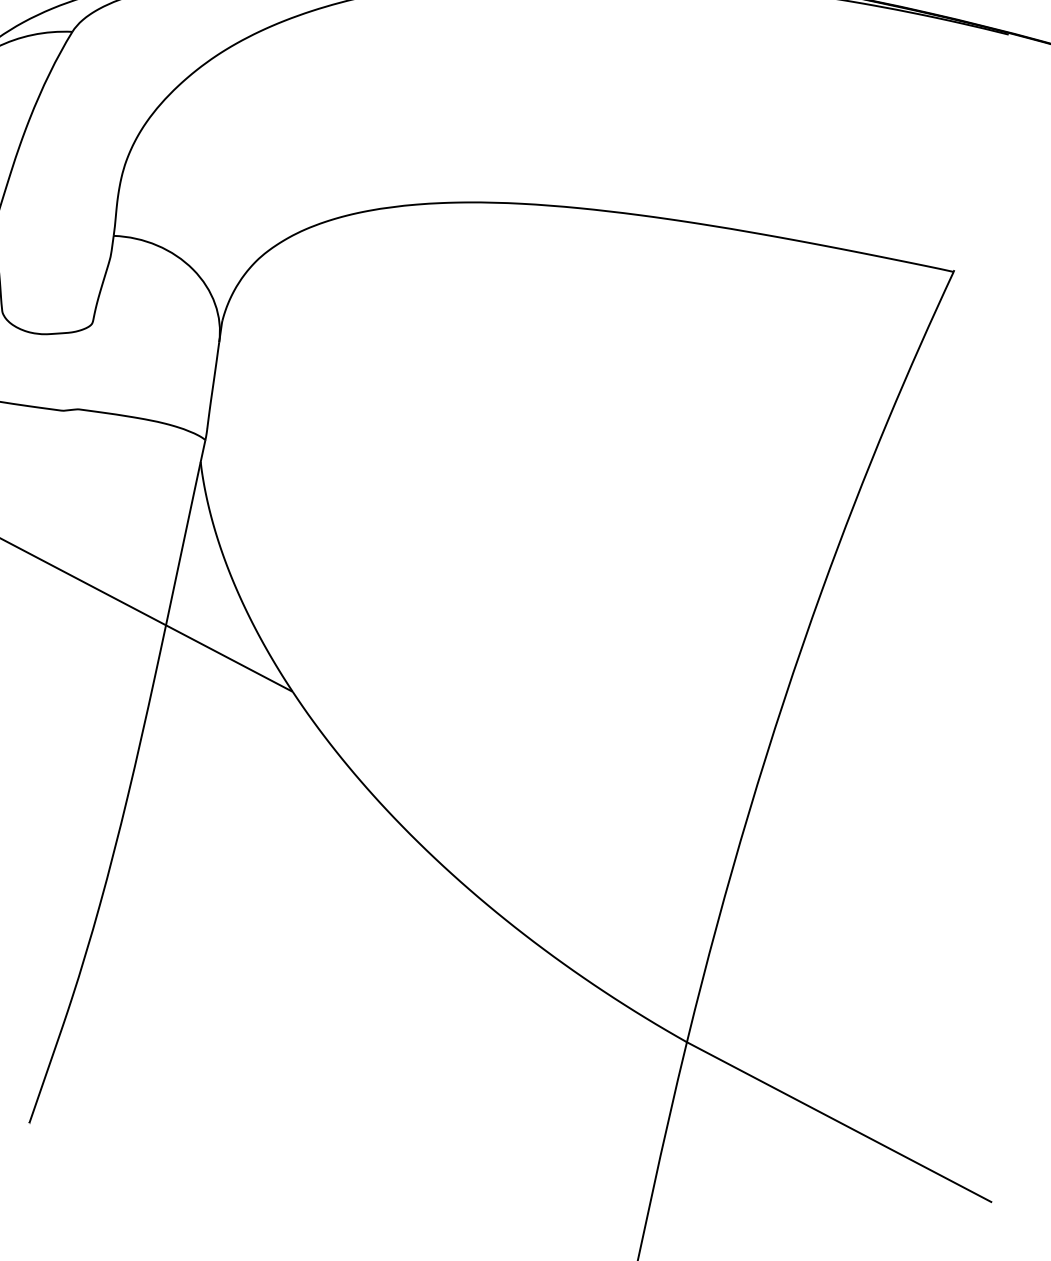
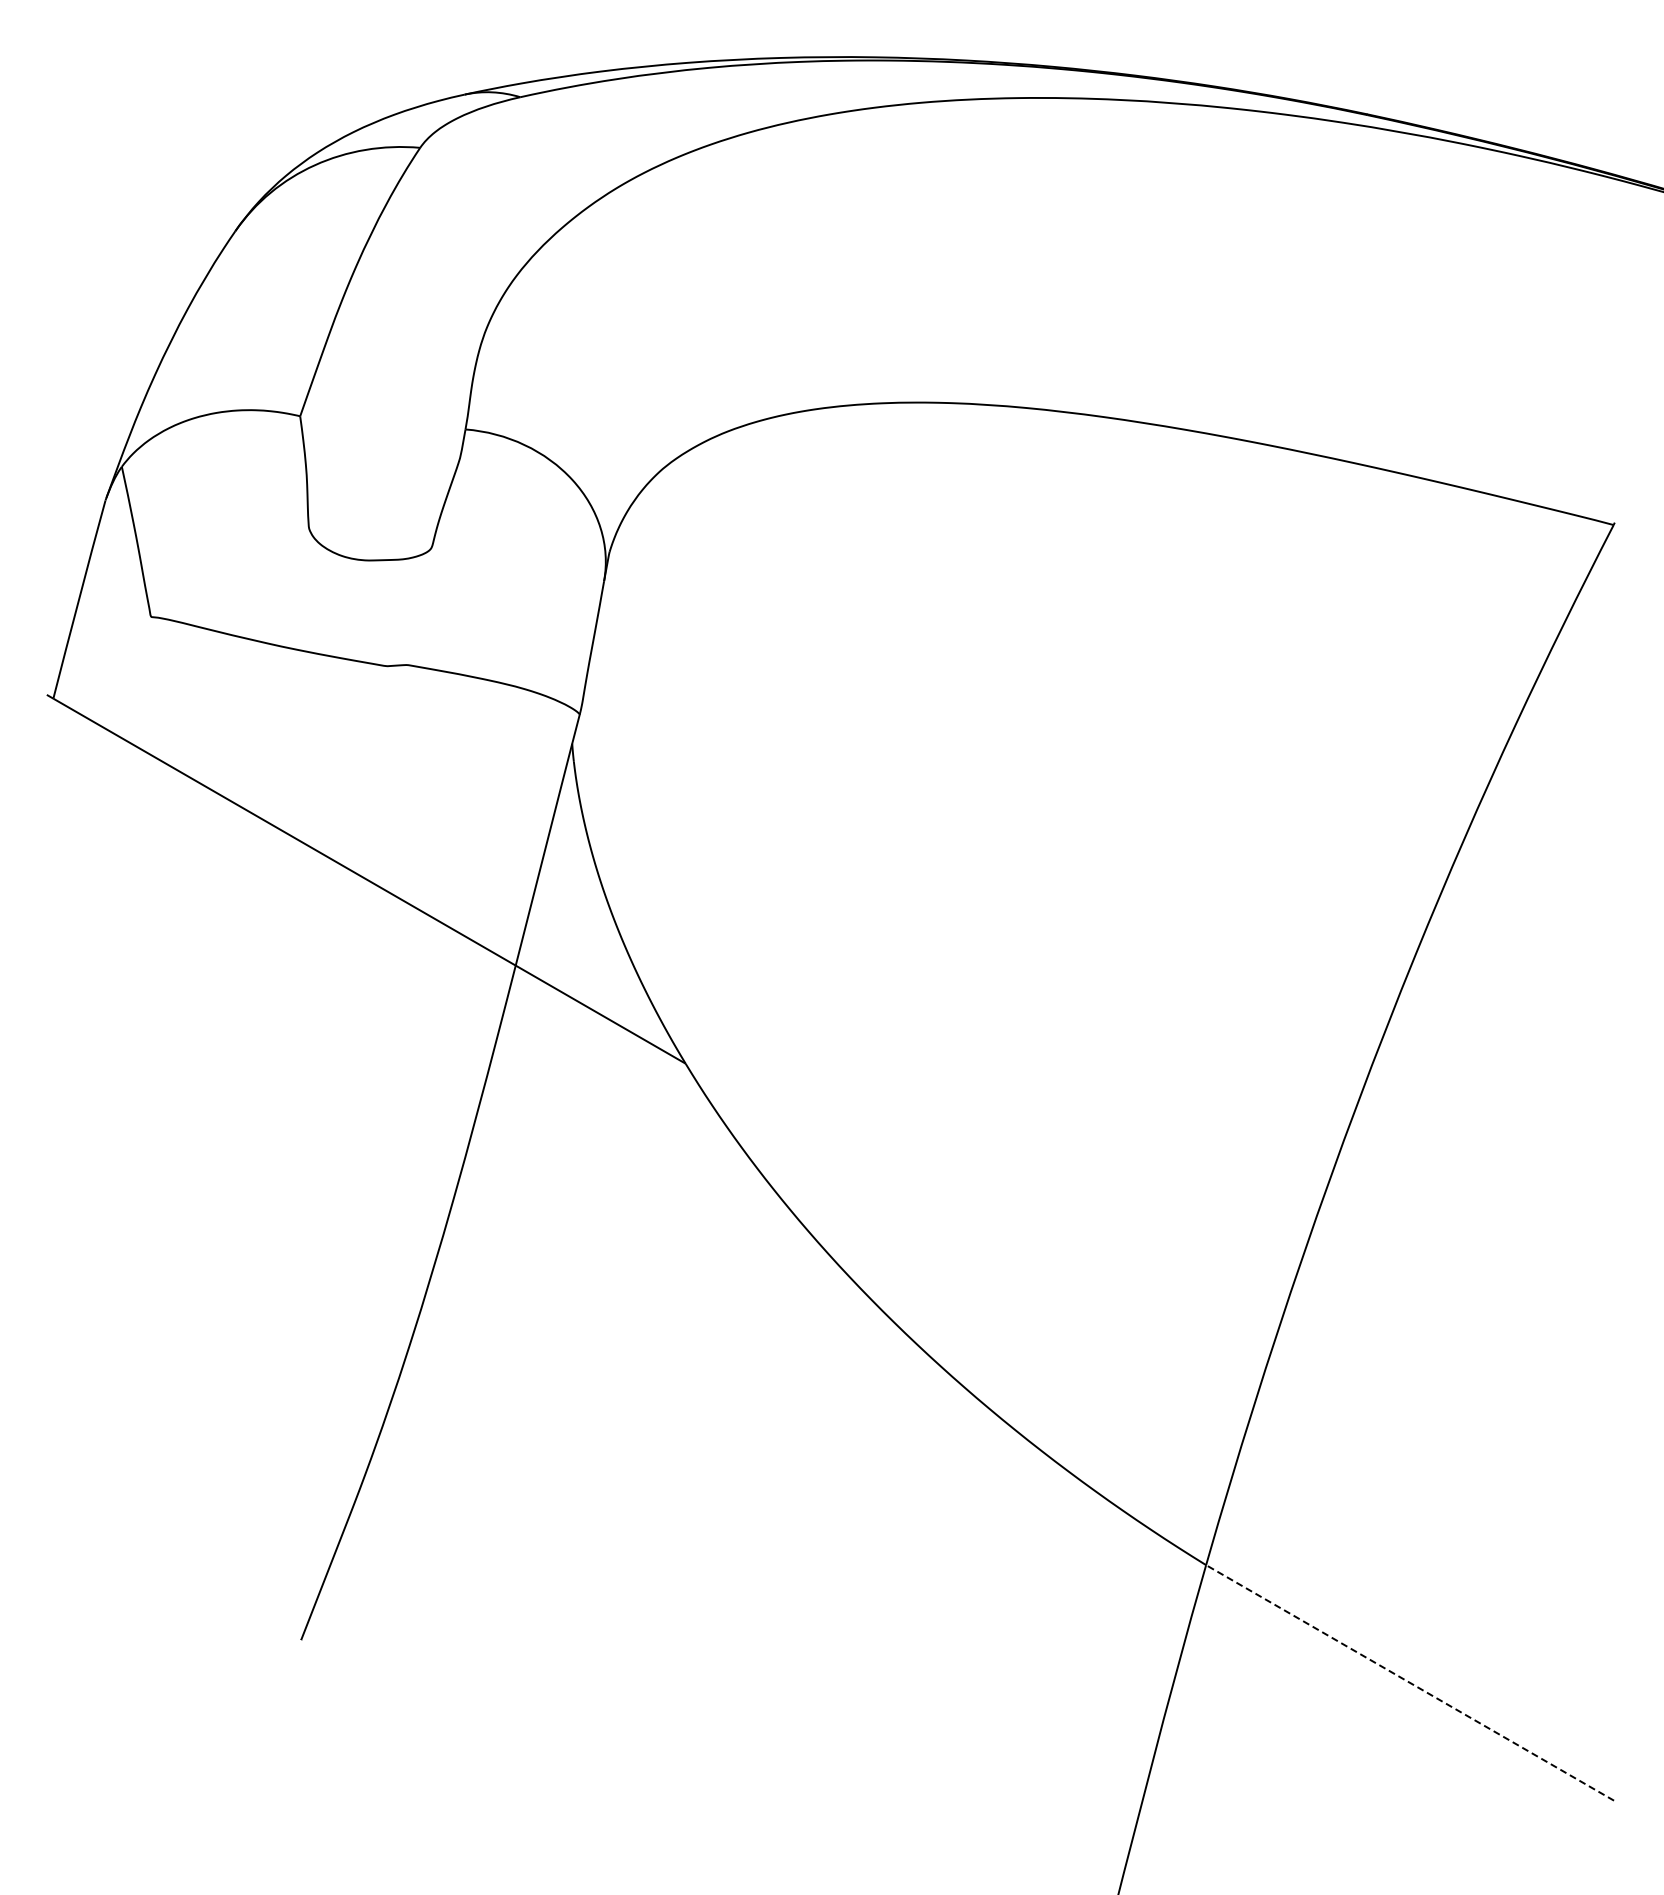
line: (839, 1121) -> (1410, 1682), solid -> dashed

